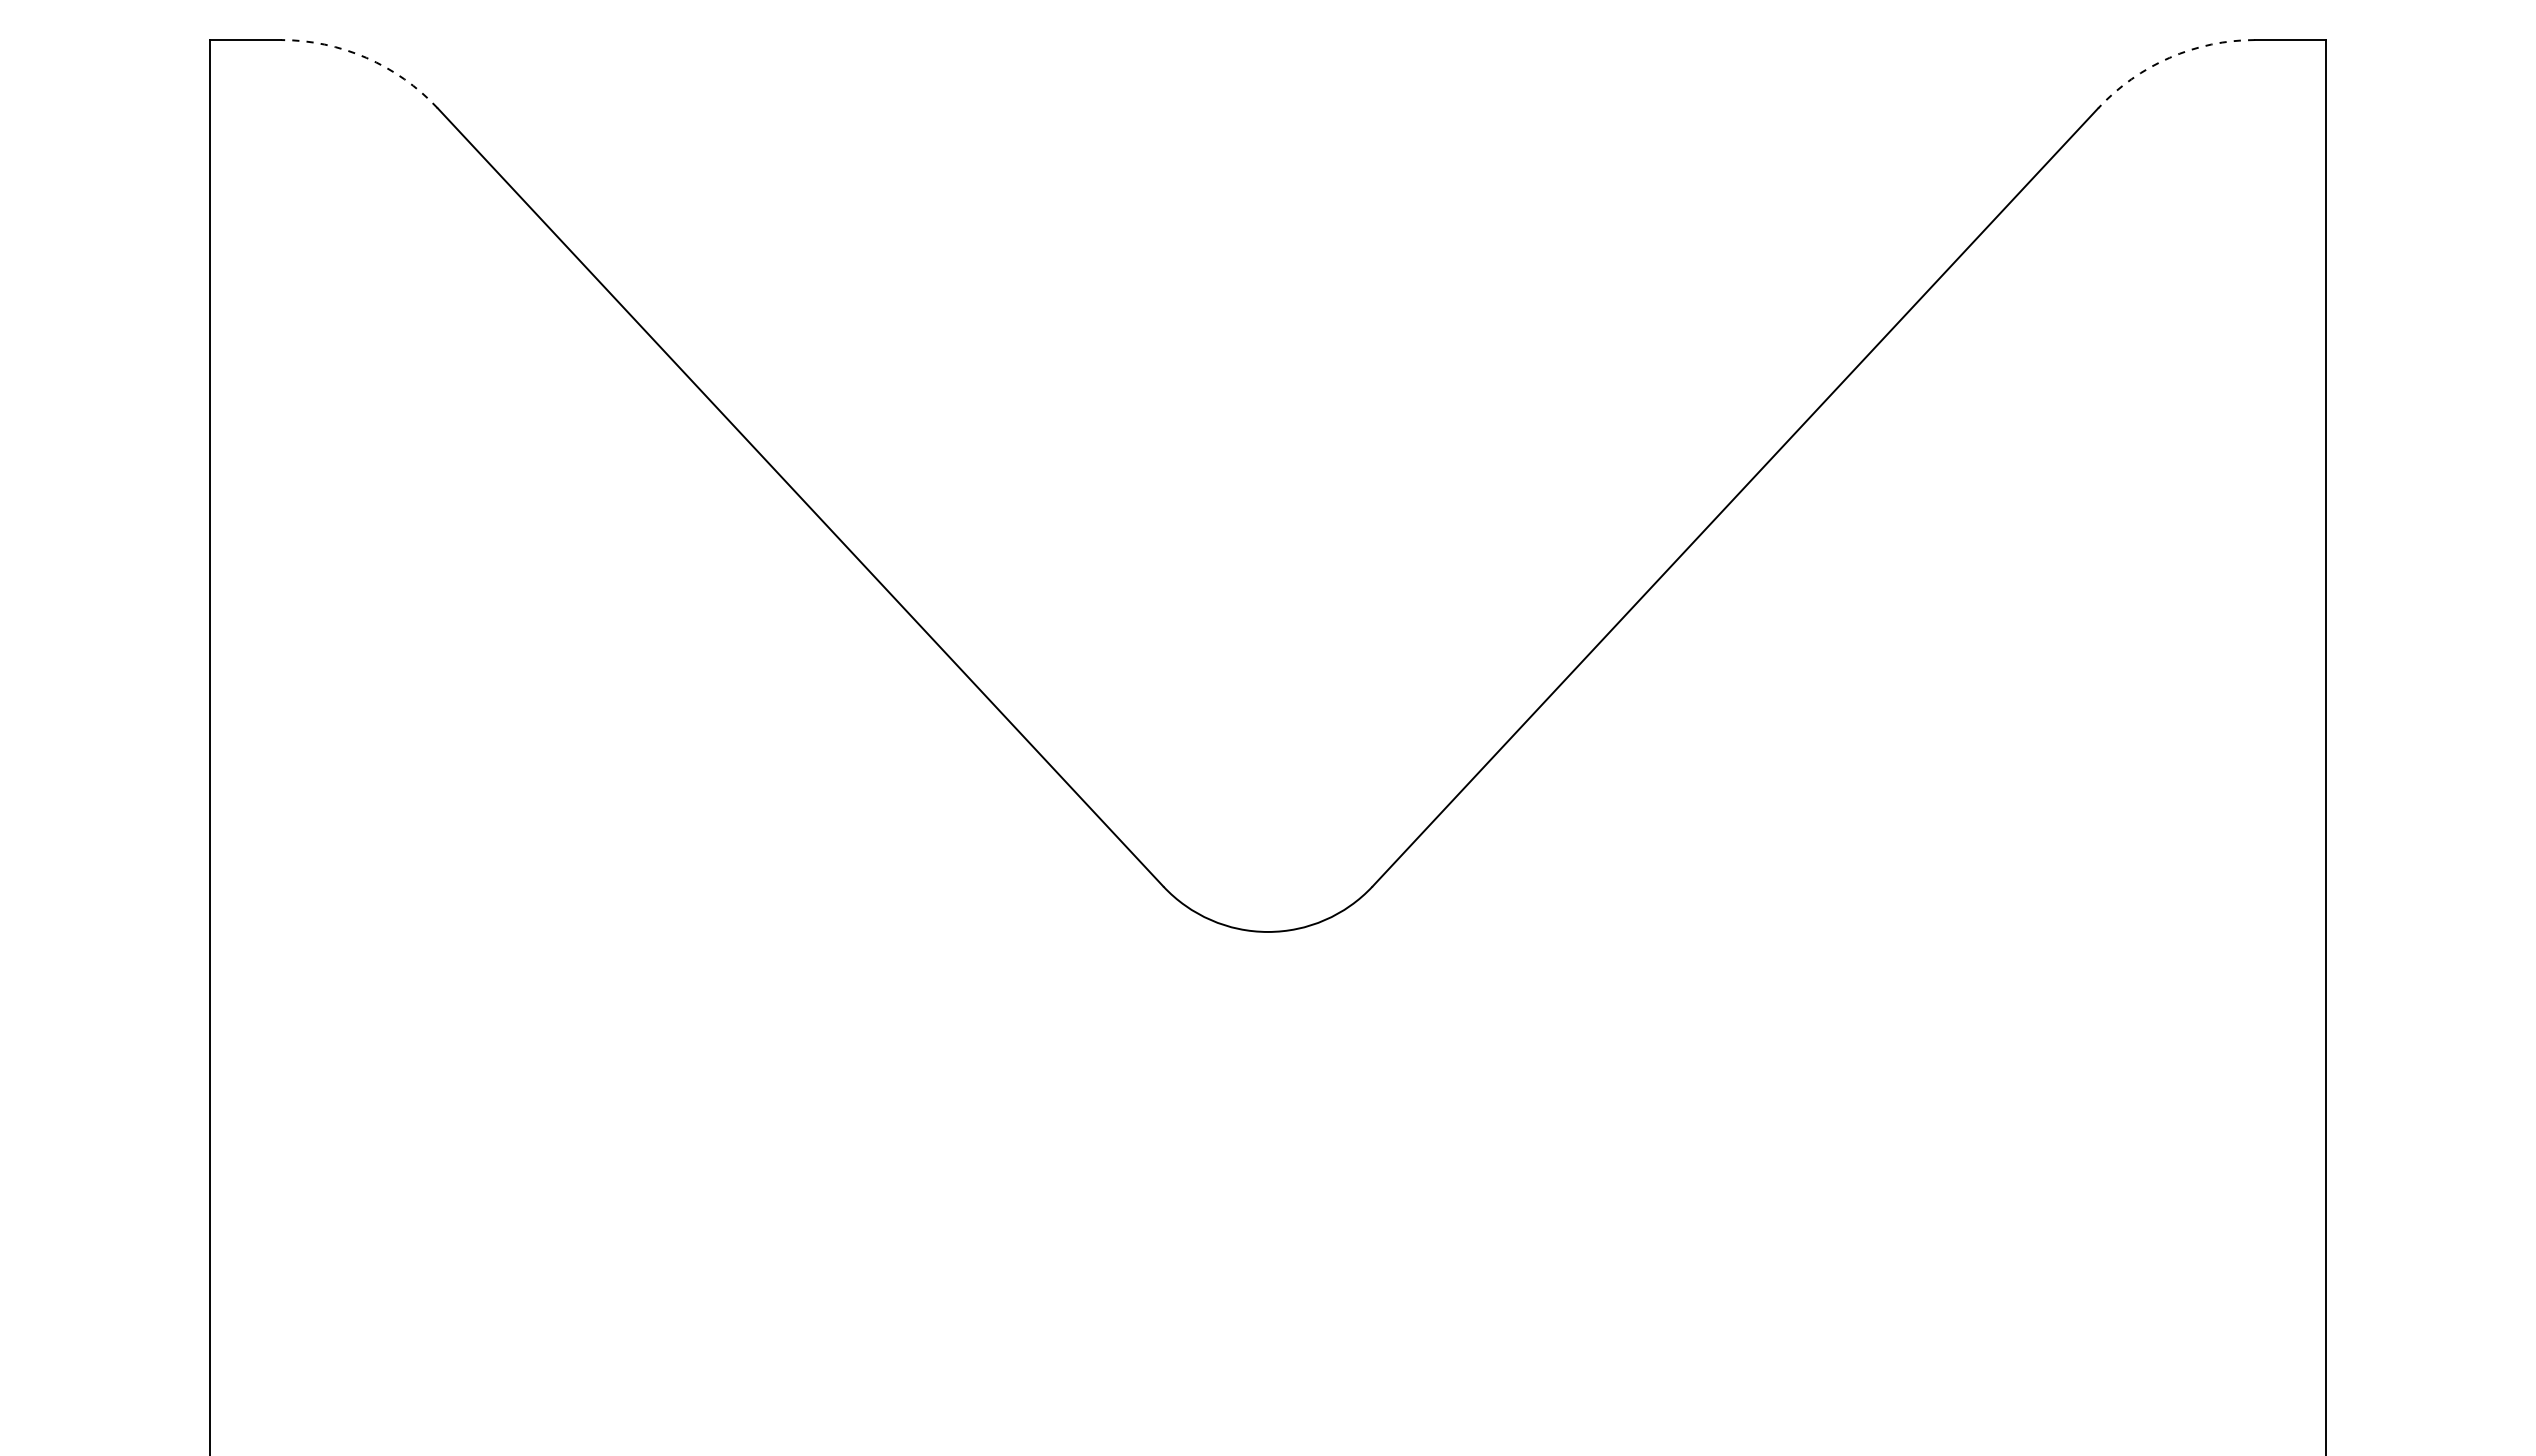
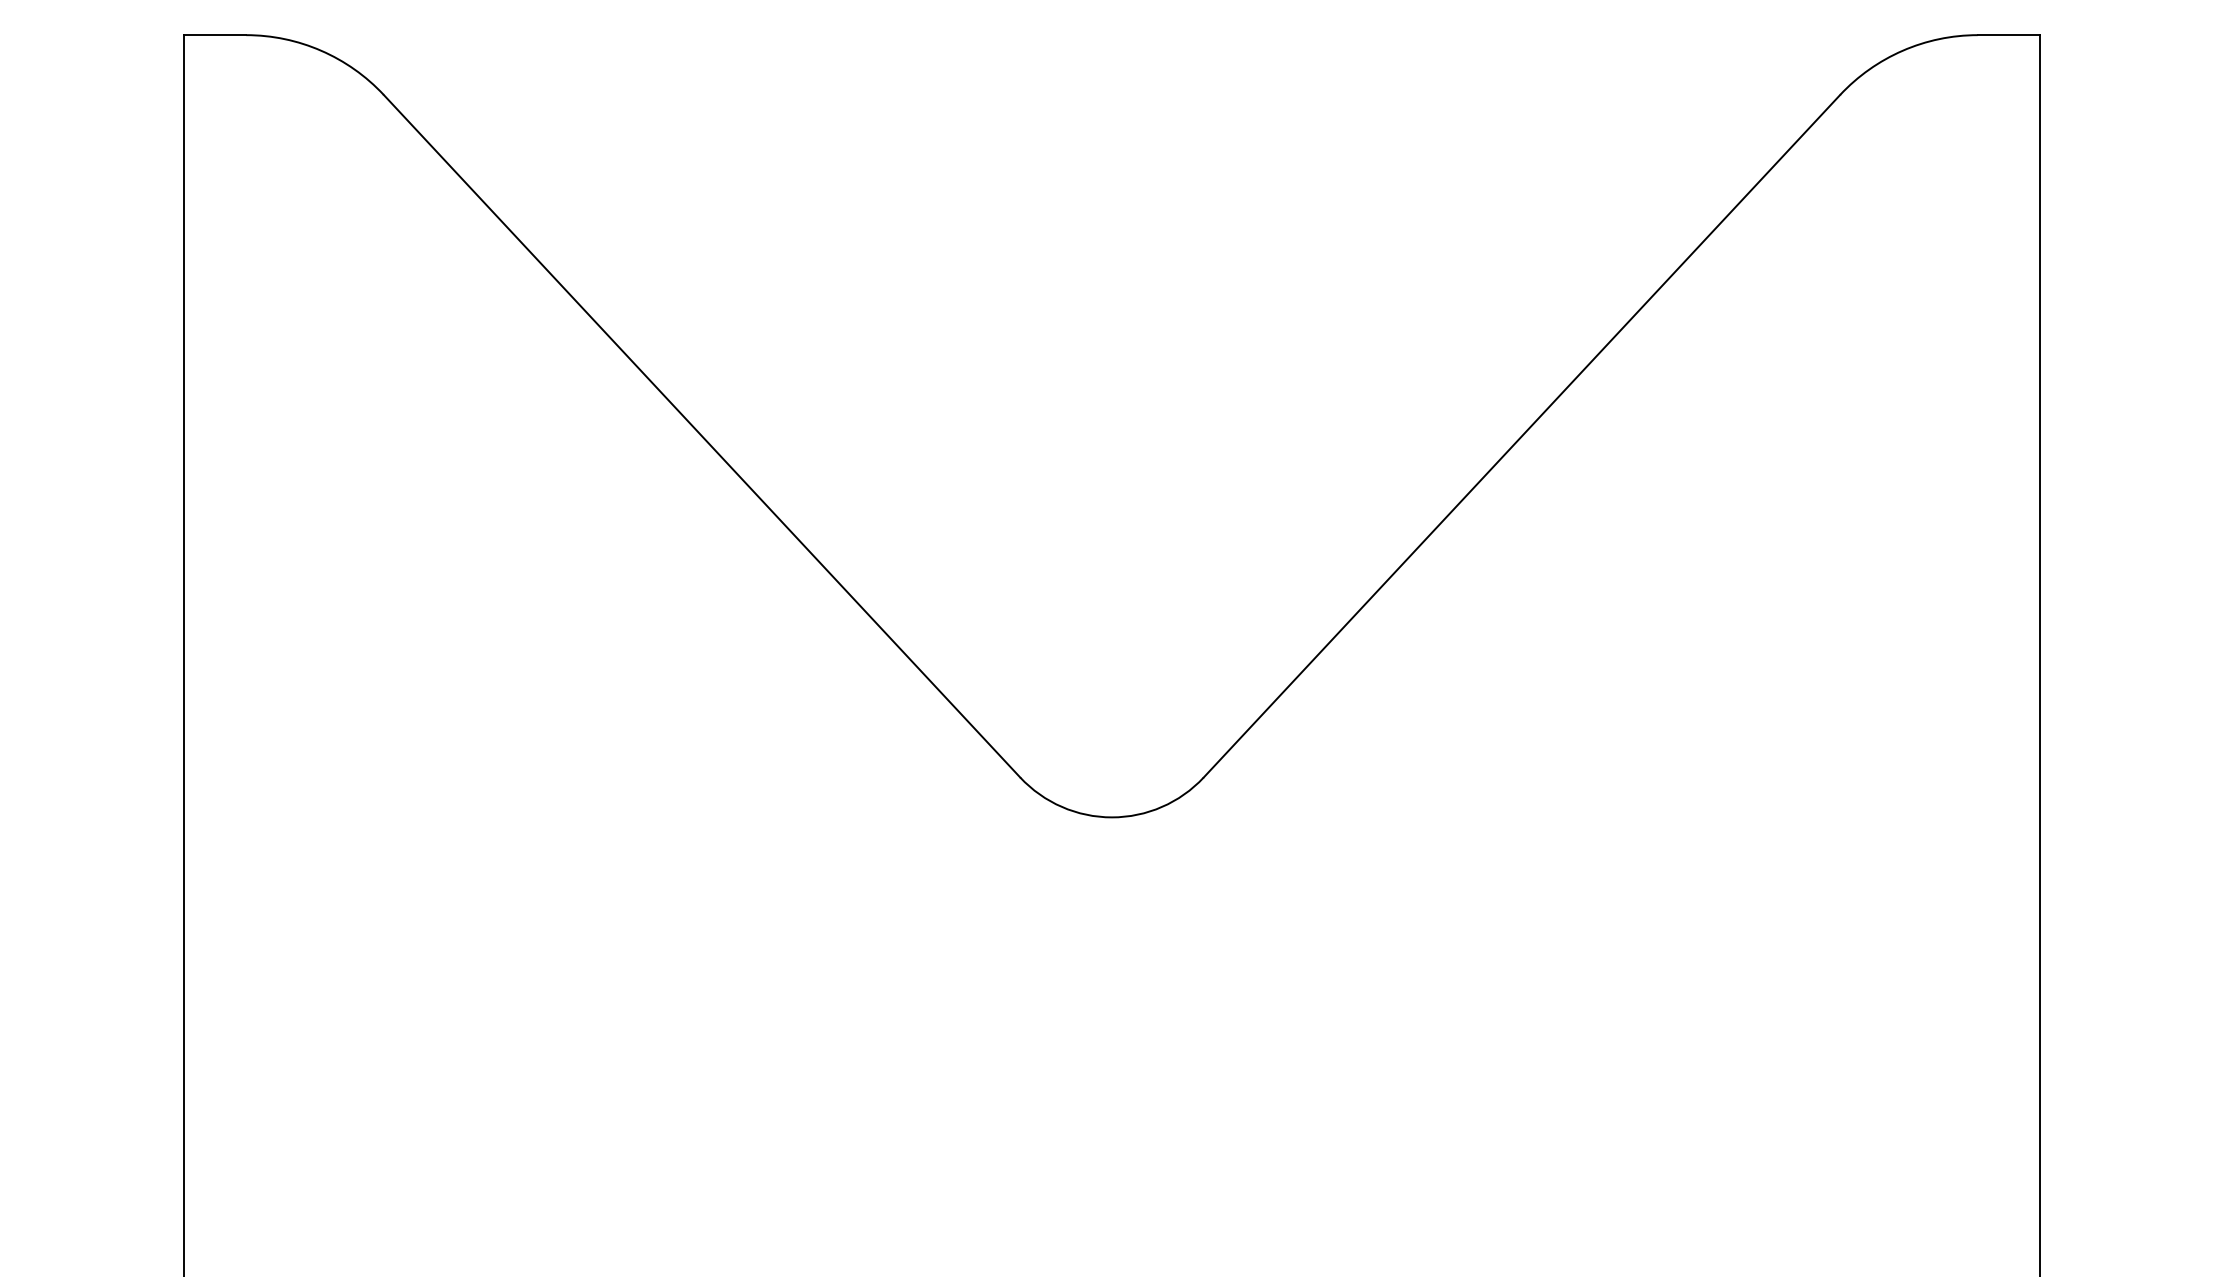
arc: (366, 57) -> (321, 50), dashed -> solid
arc: (2169, 57) -> (1902, 50), dashed -> solid

